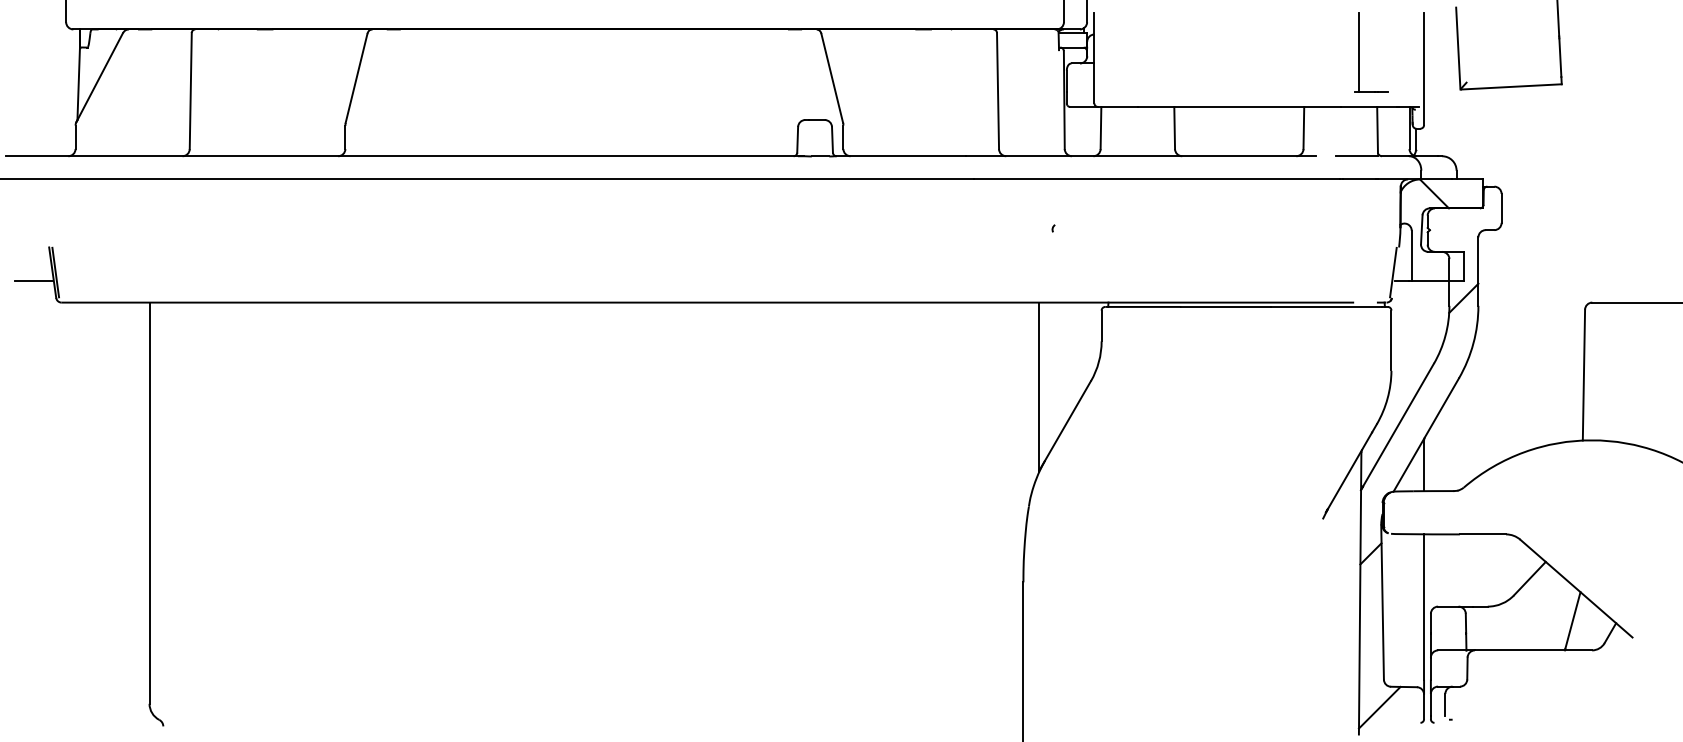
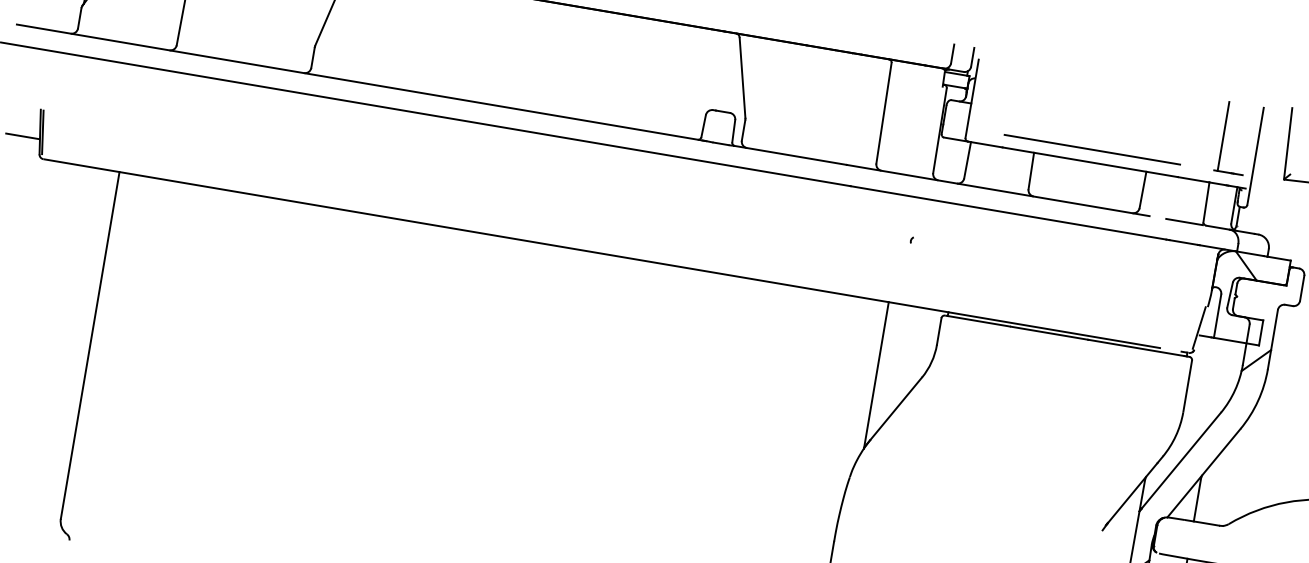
part: (1359, 52) -> (1223, 136), moved
line: (1238, 92) -> (1091, 149), added

